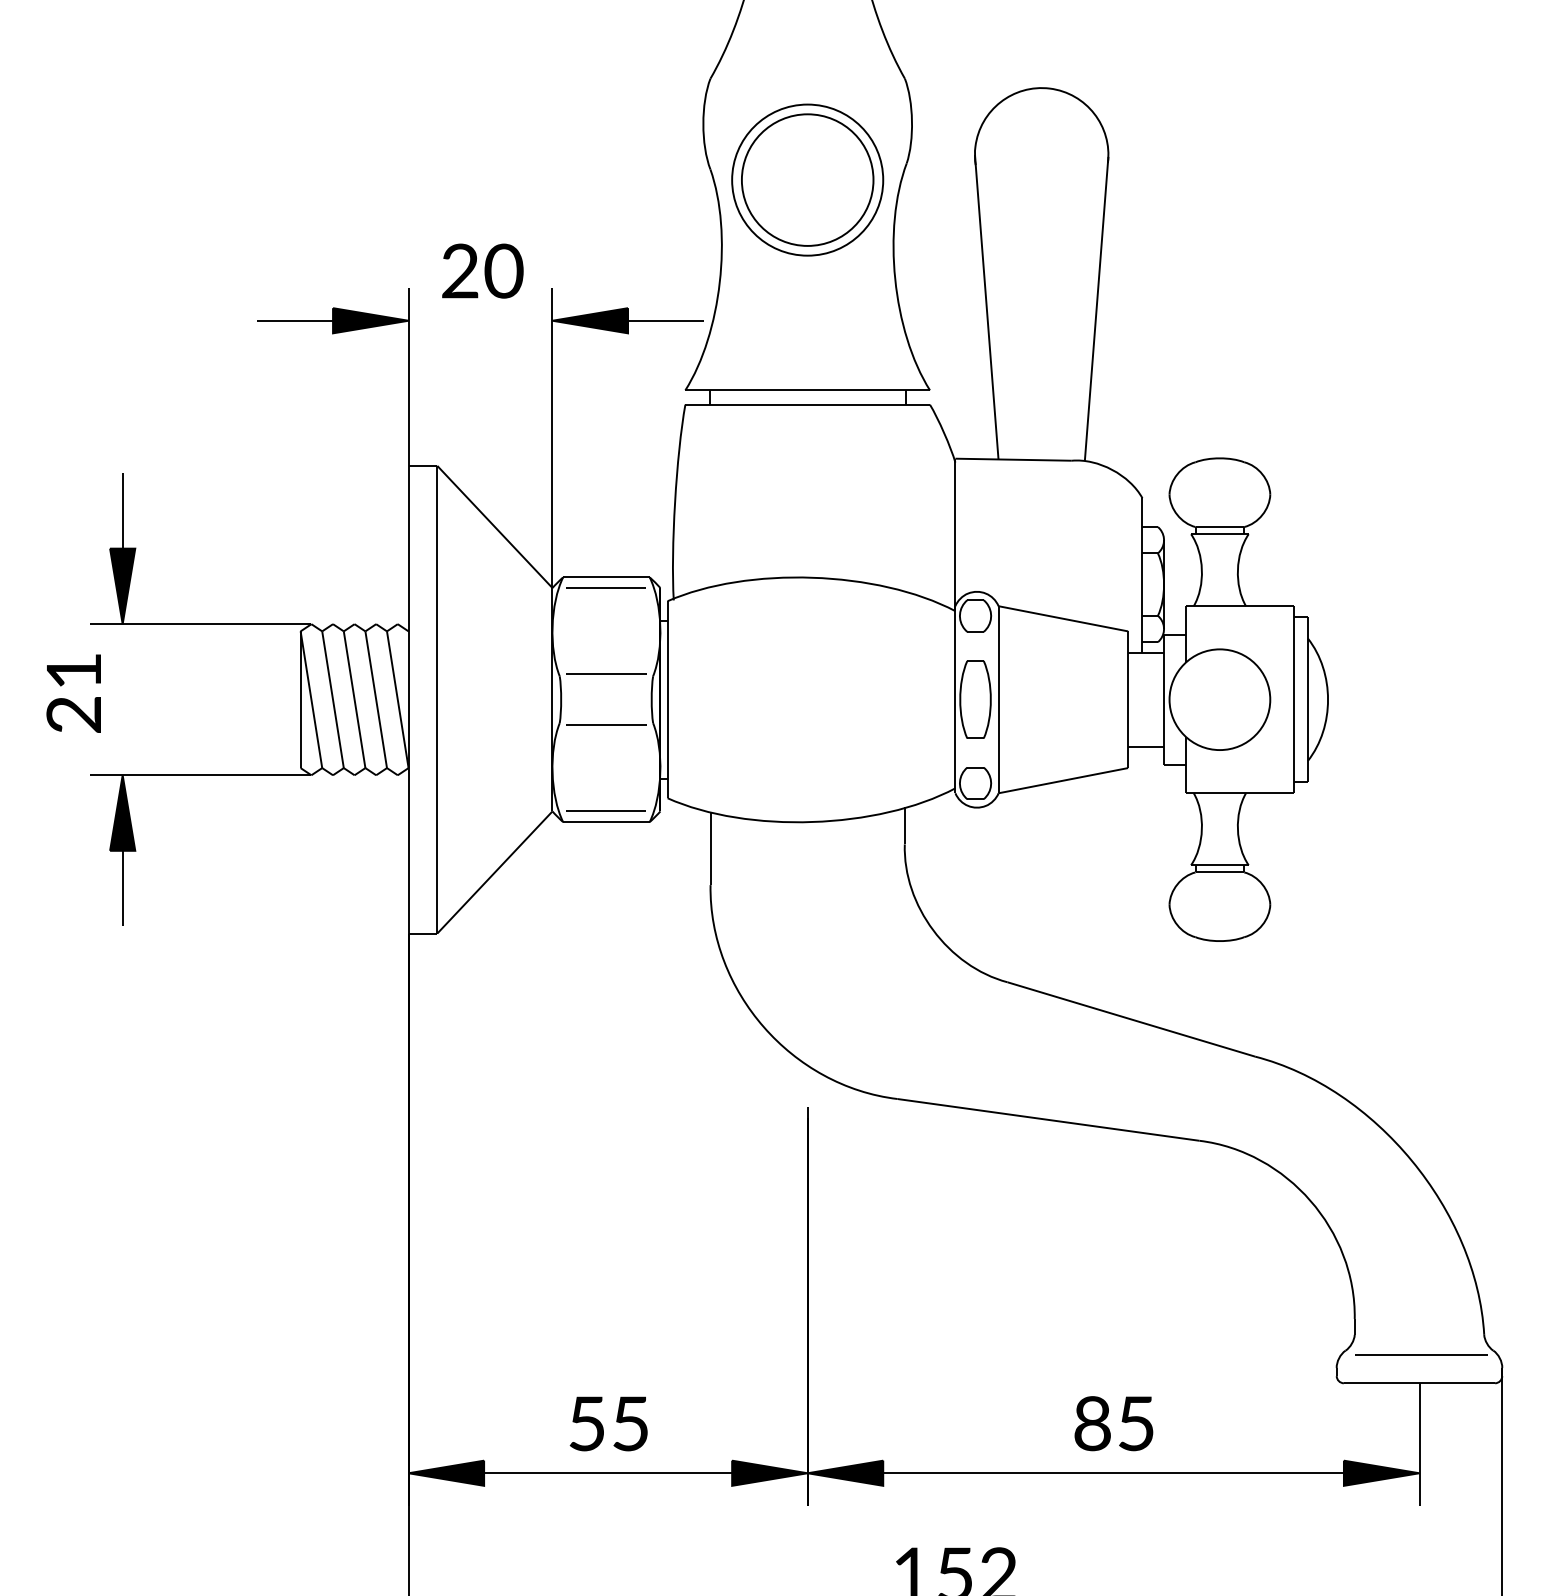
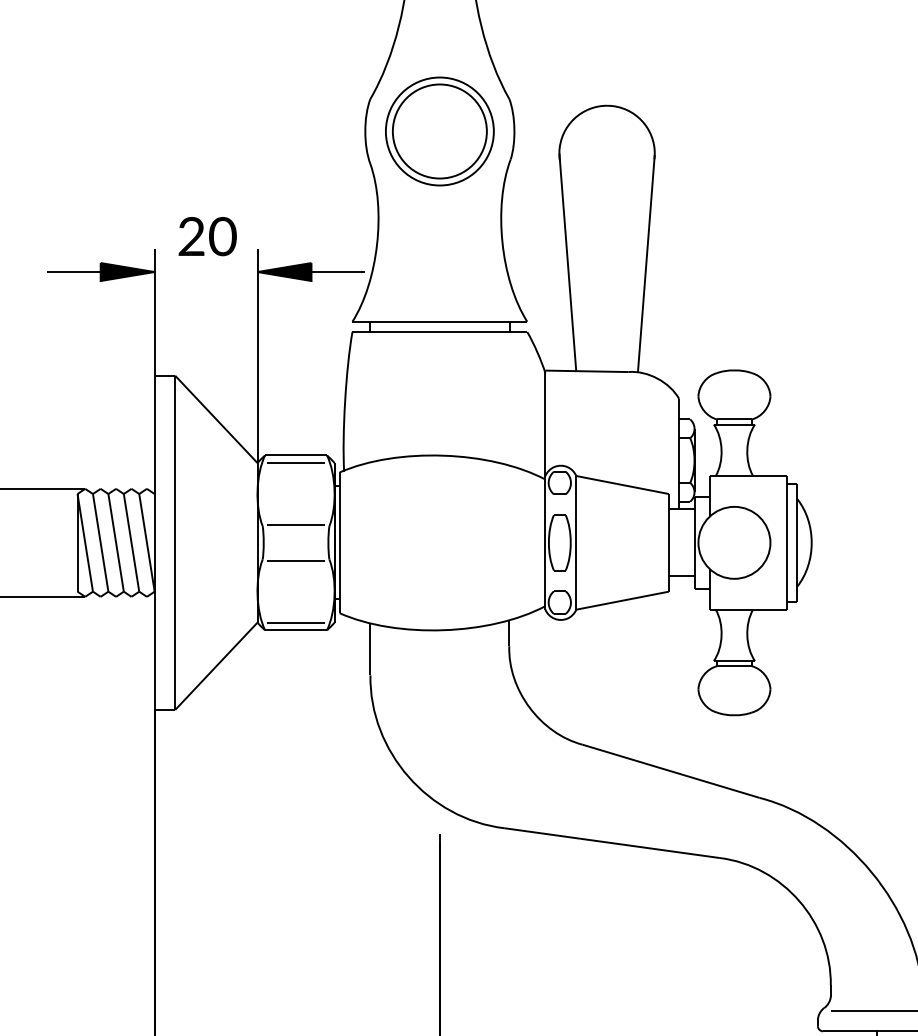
part: (807, 179) -> (439, 131), moved

